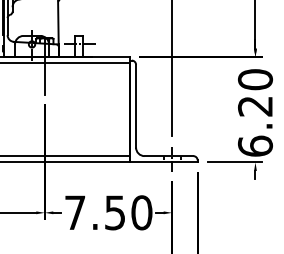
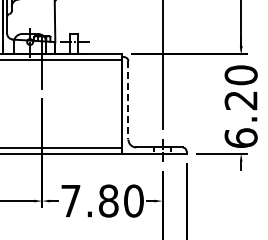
line: (136, 106) -> (128, 100), solid -> dashed
text: (115, 212) -> (108, 200), 7.50 -> 7.80

